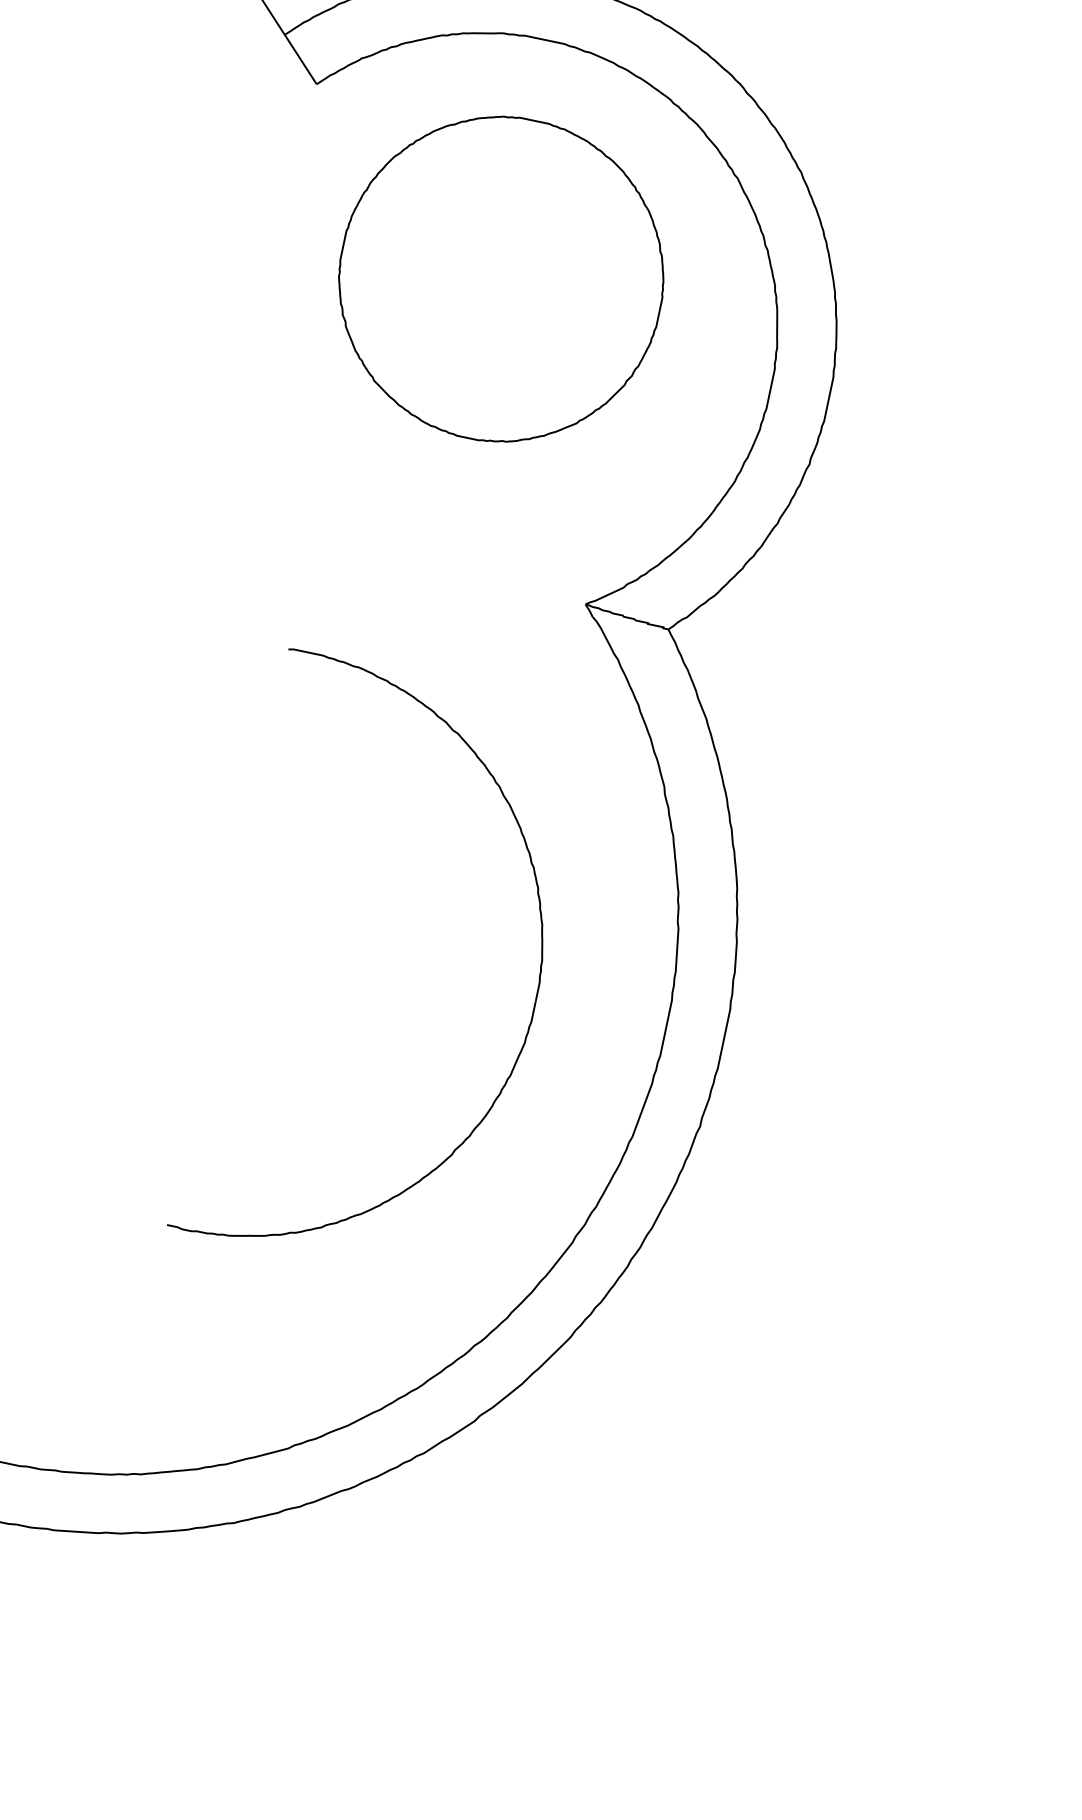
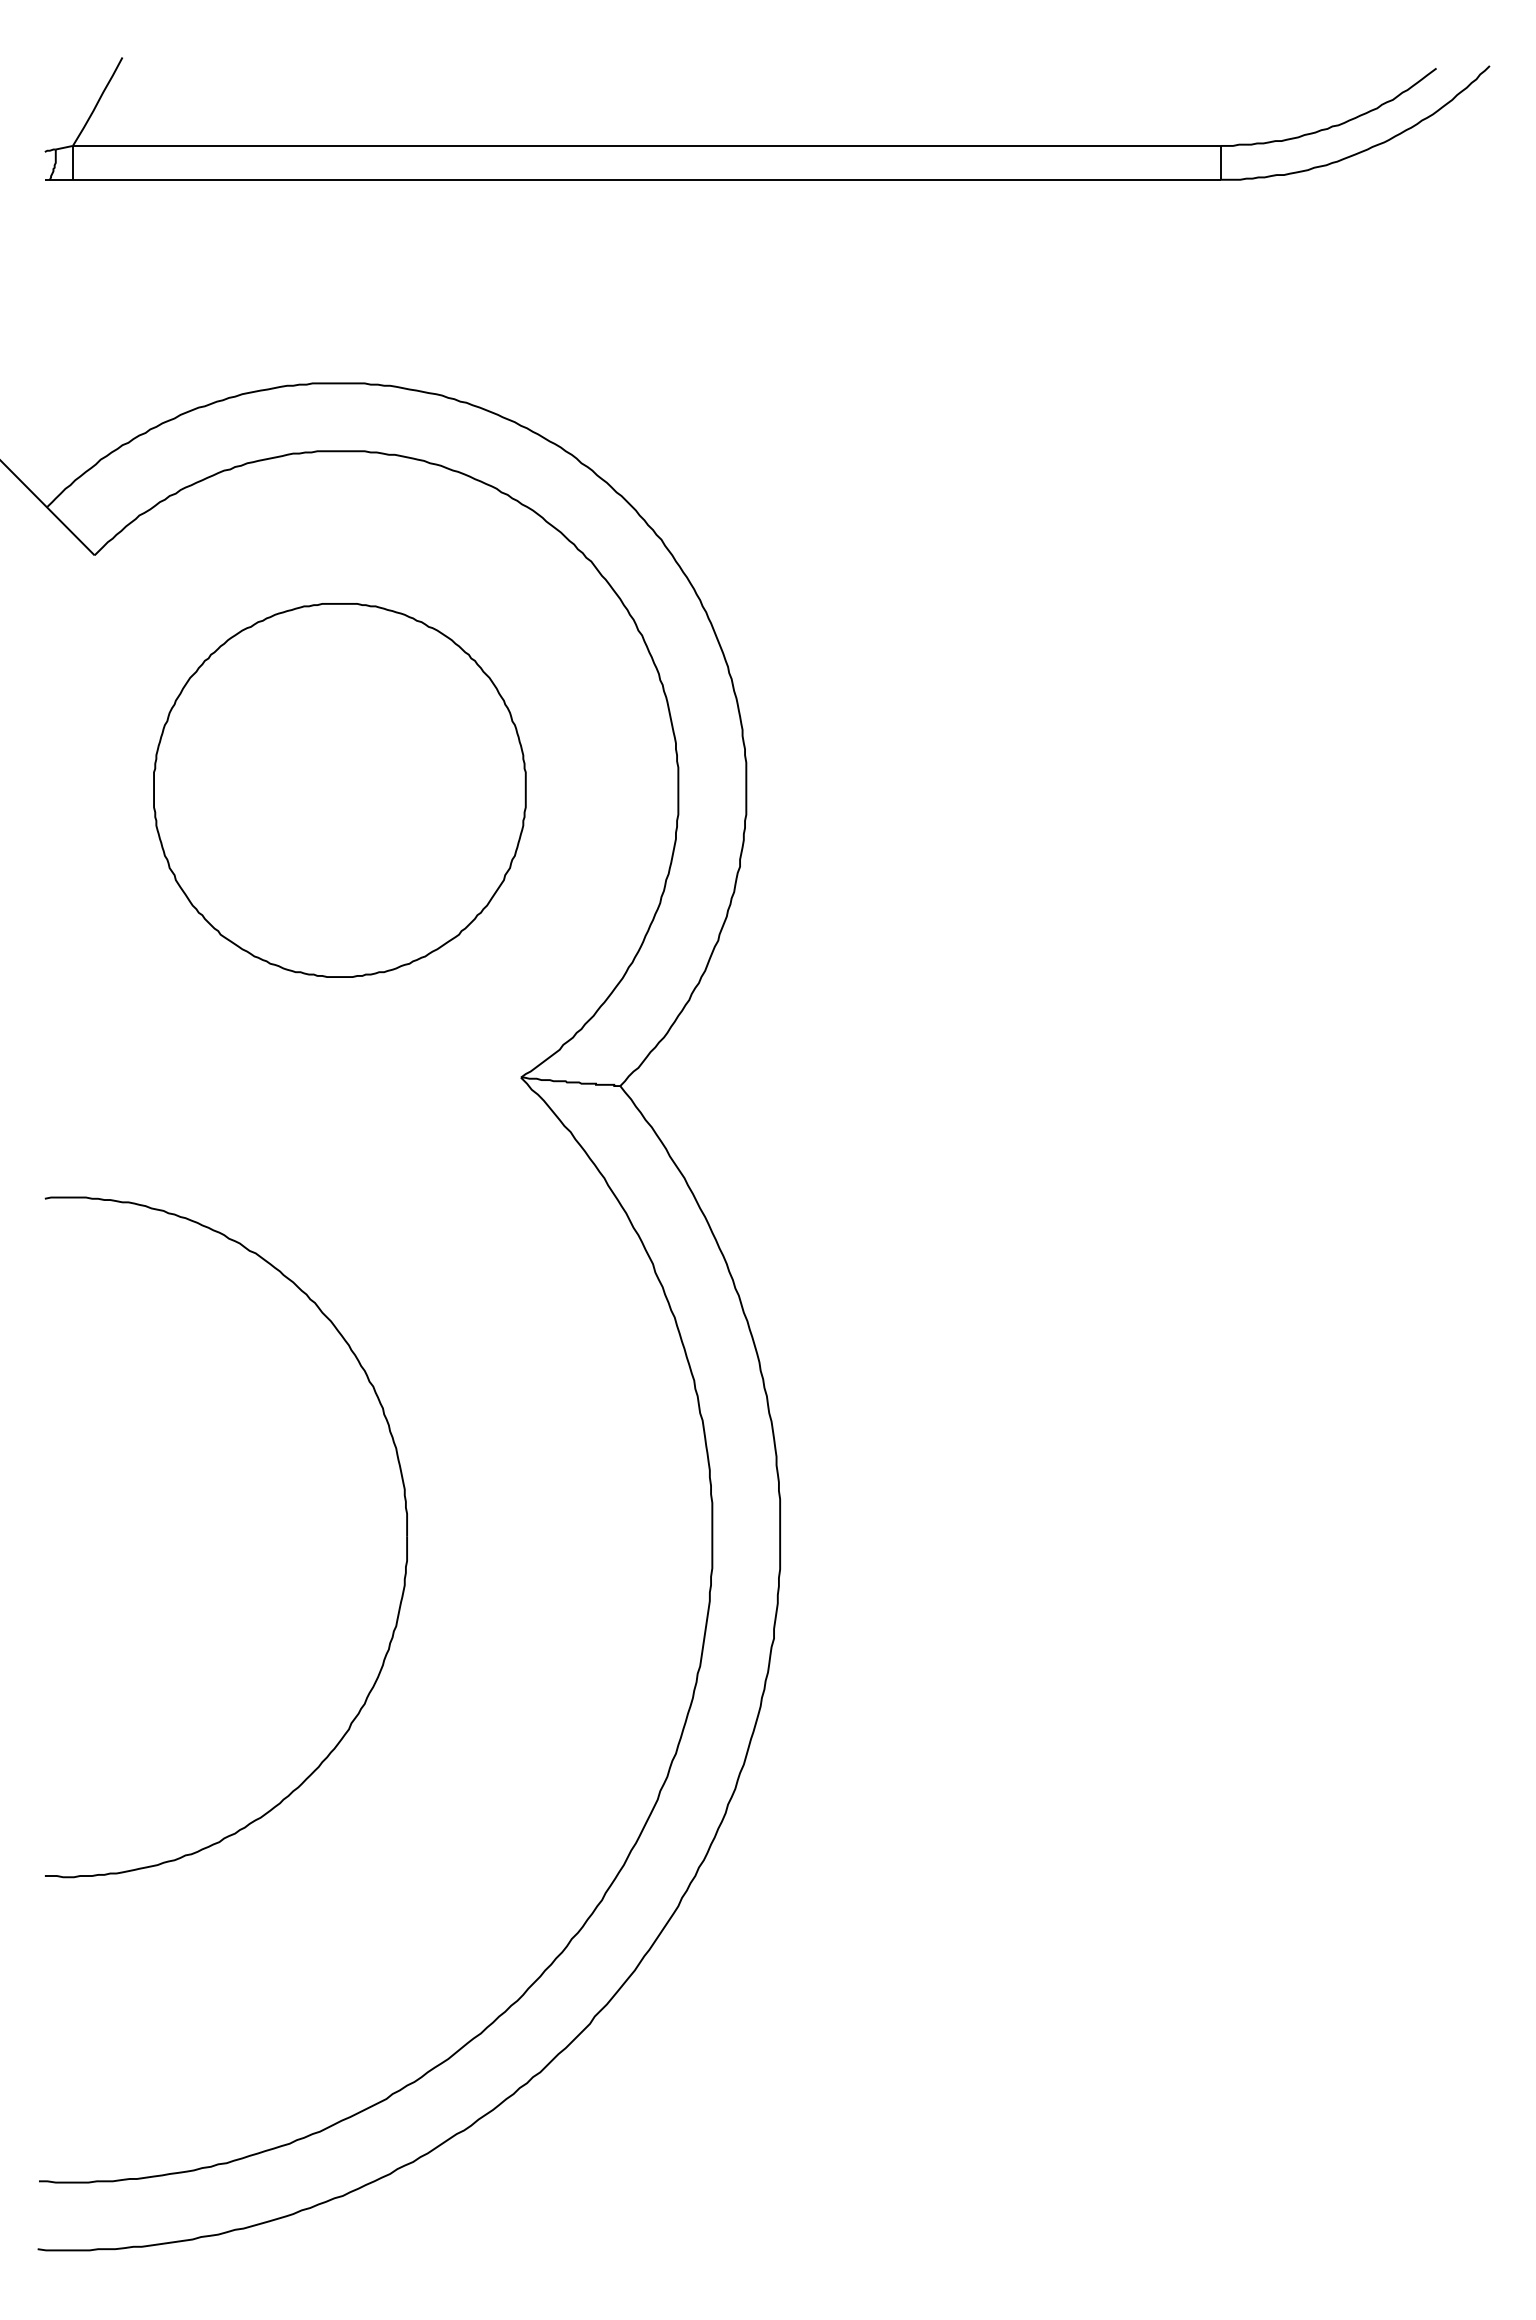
part: (500, 279) -> (339, 790), moved
part: (535, 1002) -> (406, 1537), moved

